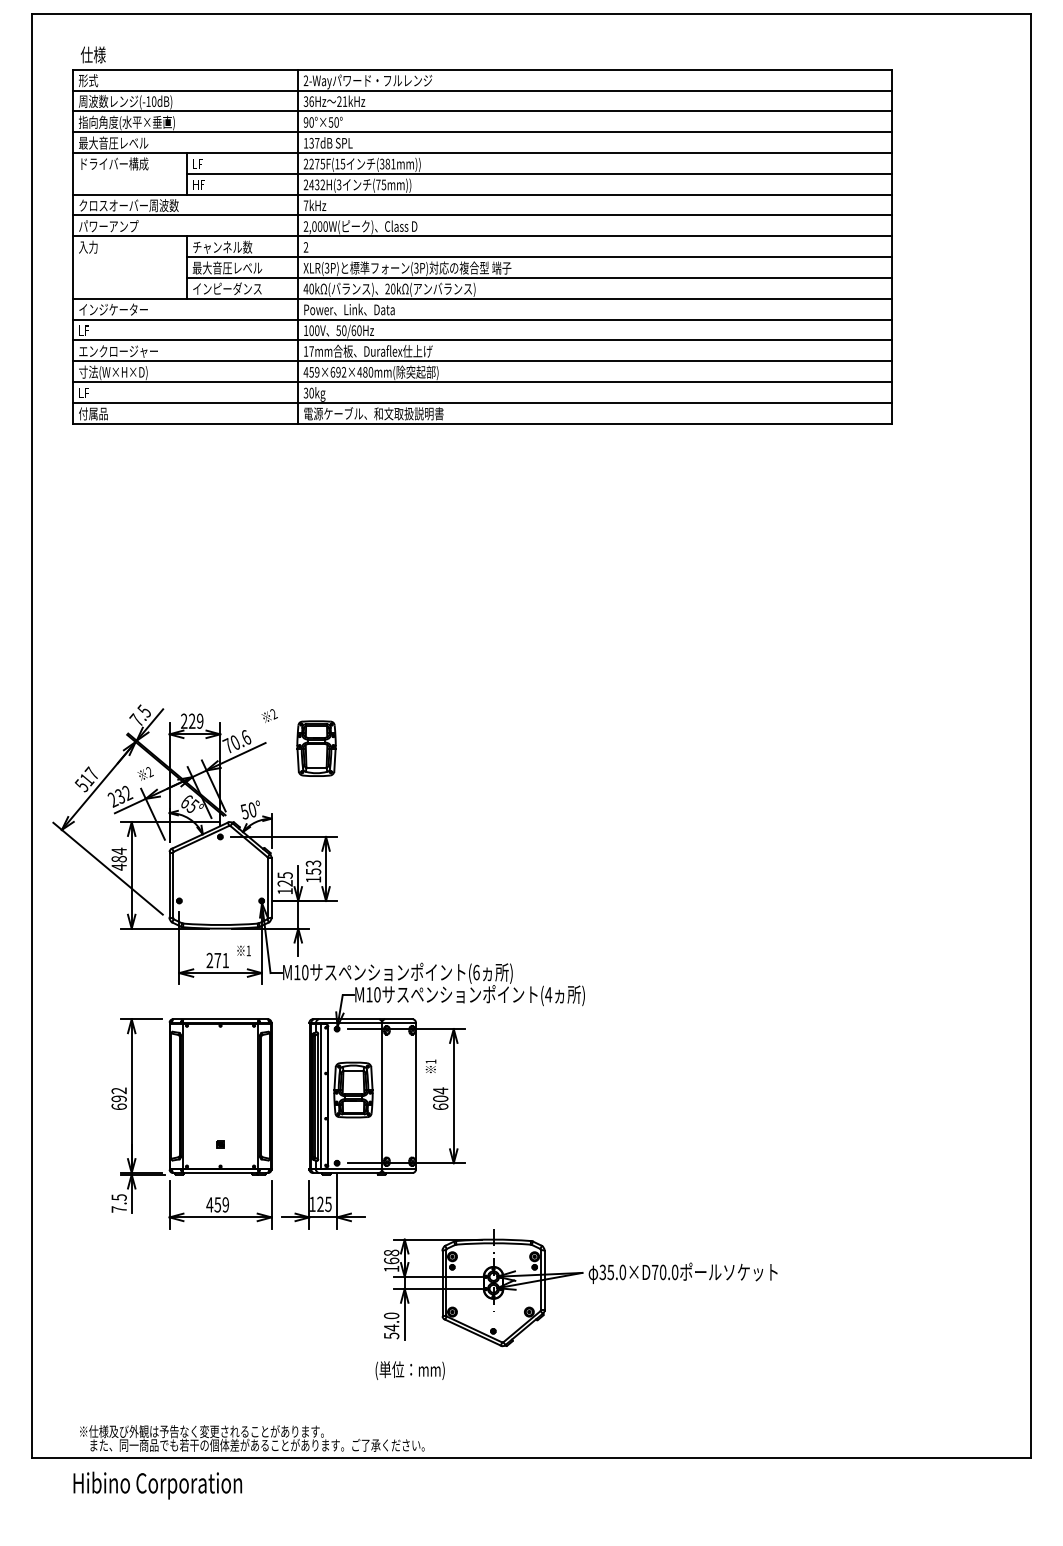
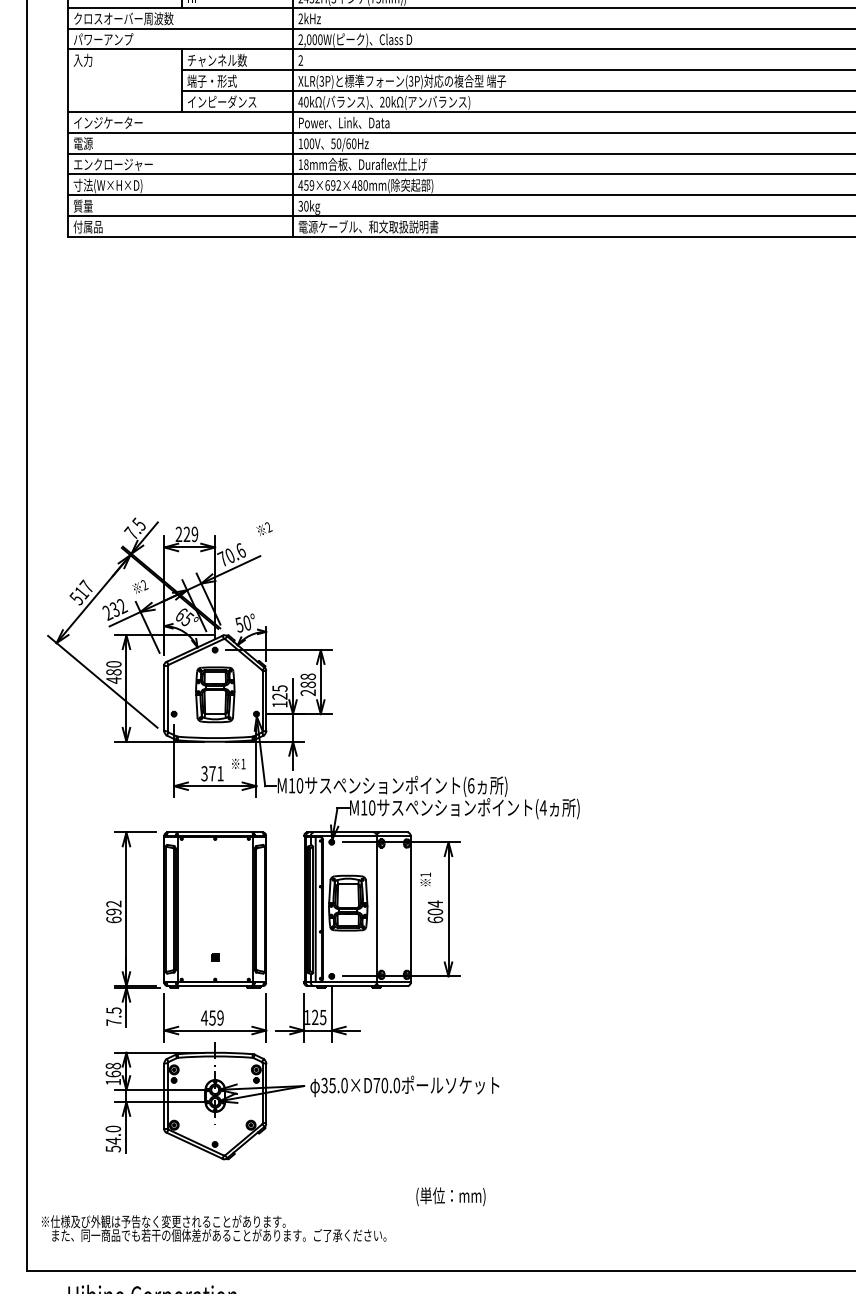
text: (305, 205) -> (300, 18), 7kHz -> 2kHz
text: (227, 267) -> (222, 80), 最大音圧レベル -> 端子・形式
text: (88, 330) -> (83, 143), LF -> 電源
text: (311, 351) -> (306, 164), 17mm -> 18mm
text: (88, 392) -> (83, 205), LF -> 質量
part: (316, 748) -> (215, 694), moved
text: (118, 850) -> (113, 663), 484 -> 480
text: (313, 871) -> (308, 684), 153 -> 288
text: (209, 960) -> (204, 773), 271 -> 371
part: (592, 1283) -> (314, 1096), moved
text: (409, 1370) -> (450, 1196), moved
text: (252, 1438) -> (214, 1228), moved

